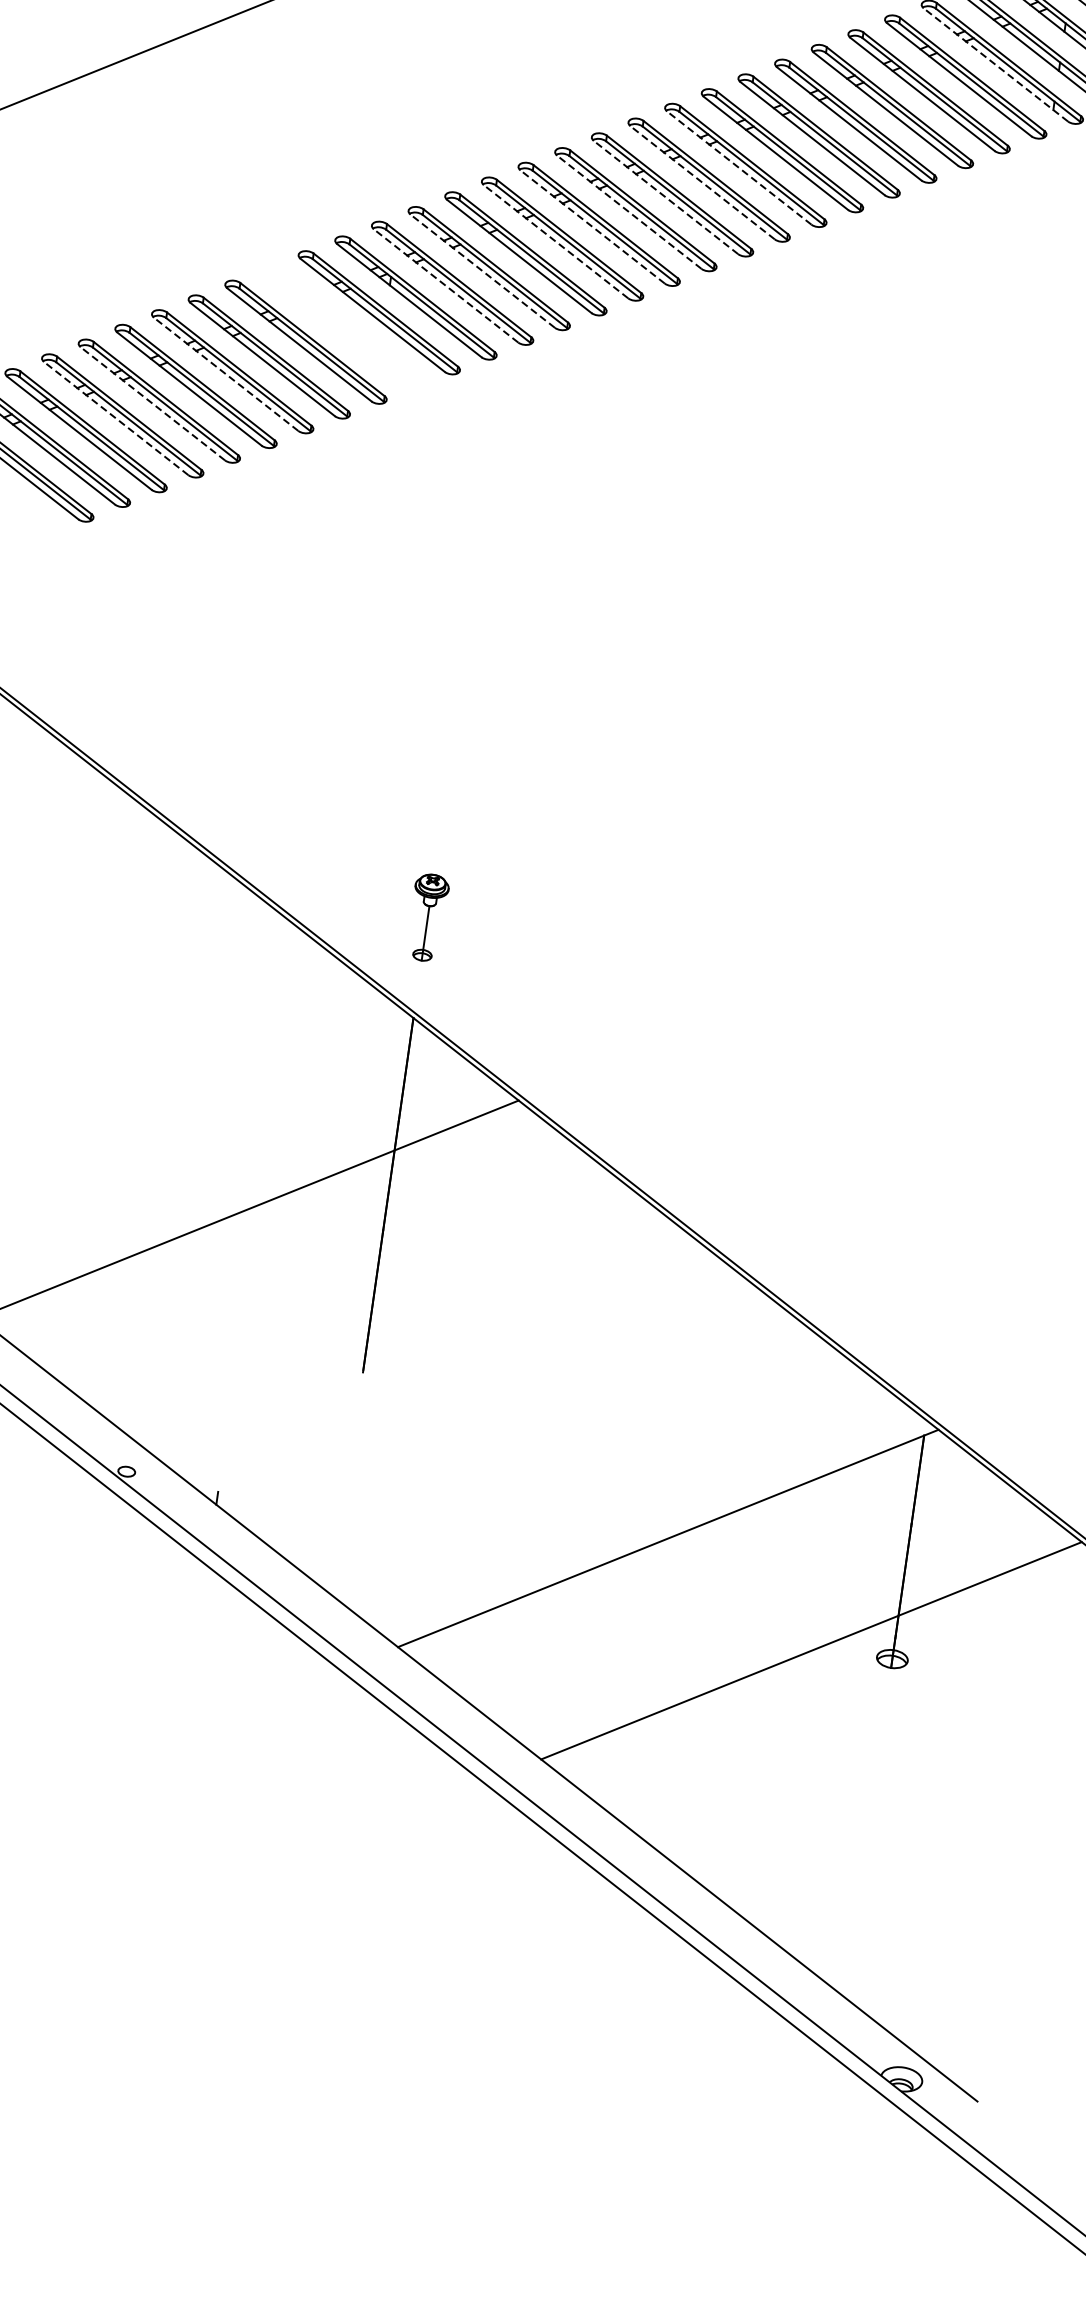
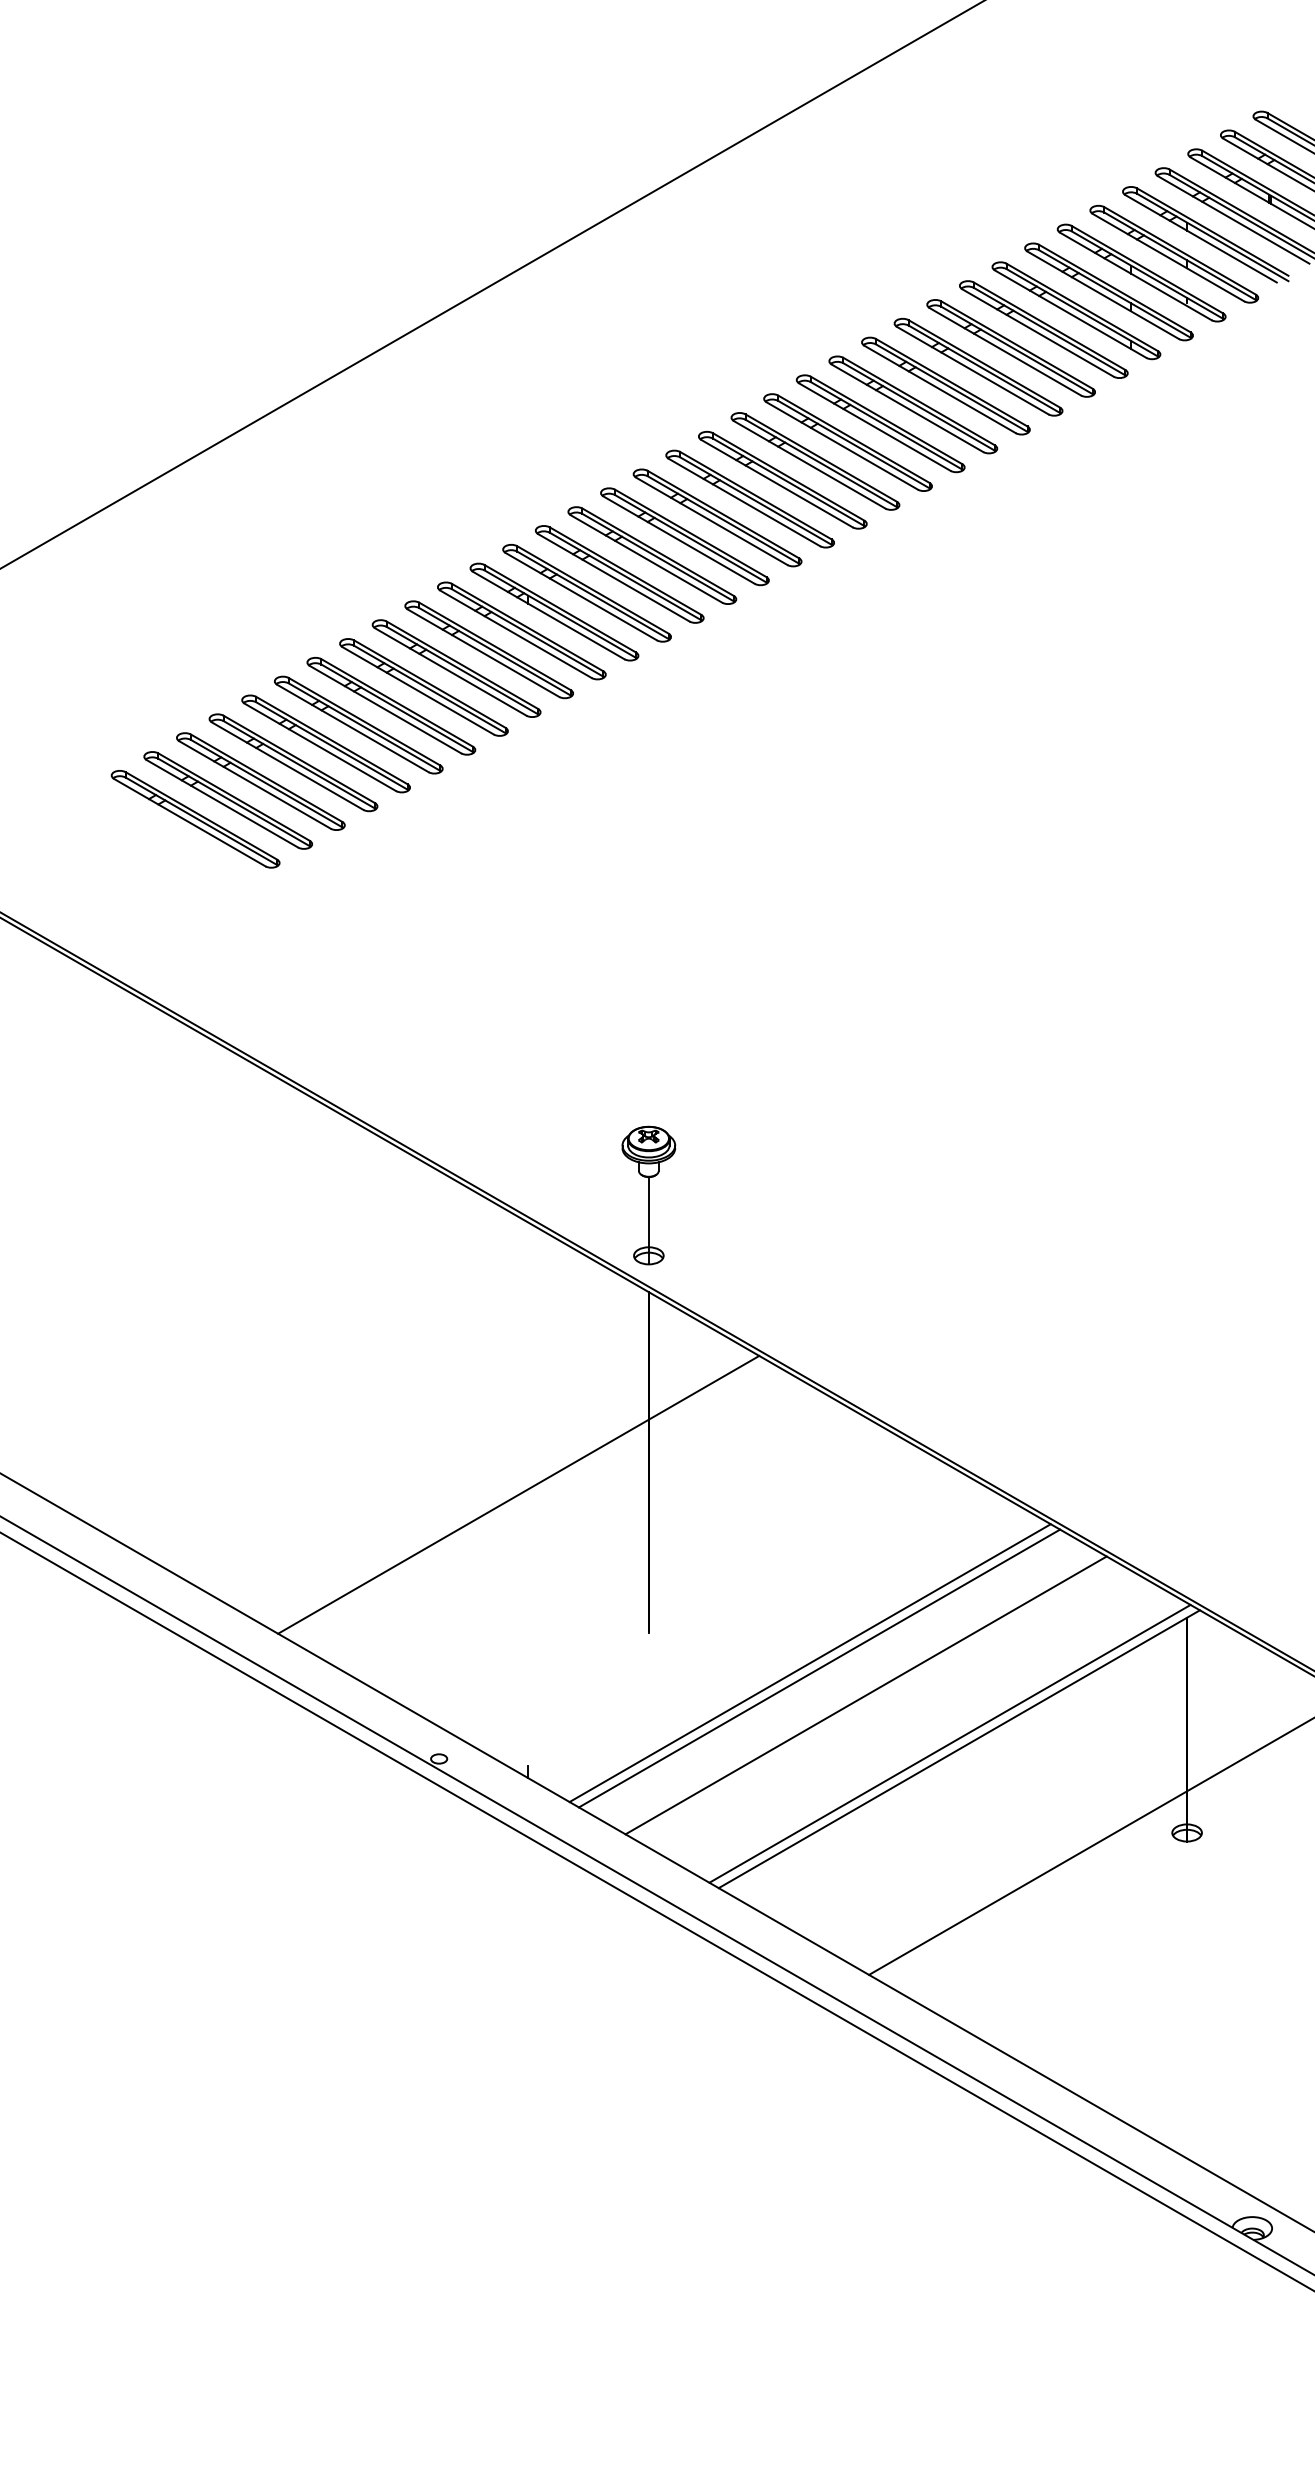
line: (995, 64) -> (1070, 313), dashed -> solid
line: (738, 167) -> (841, 445), dashed -> solid
line: (702, 182) -> (809, 464), dashed -> solid
line: (665, 197) -> (776, 483), dashed -> solid
line: (628, 212) -> (743, 502), dashed -> solid
line: (592, 227) -> (711, 521), dashed -> solid
line: (555, 240) -> (678, 539), dashed -> solid
line: (482, 270) -> (613, 577), dashed -> solid
line: (445, 285) -> (580, 596), dashed -> solid
part: (341, 327) -> (488, 649), added
line: (226, 374) -> (385, 709), dashed -> solid
line: (151, 403) -> (319, 747), dashed -> solid
line: (116, 417) -> (287, 765), dashed -> solid
part: (427, 917) -> (648, 1195), size x1.67
line: (525, 1427) -> (809, 1663), added
line: (535, 1433) -> (819, 1668), added
line: (578, 1468) -> (865, 1695), added
line: (658, 1531) -> (949, 1743), added

